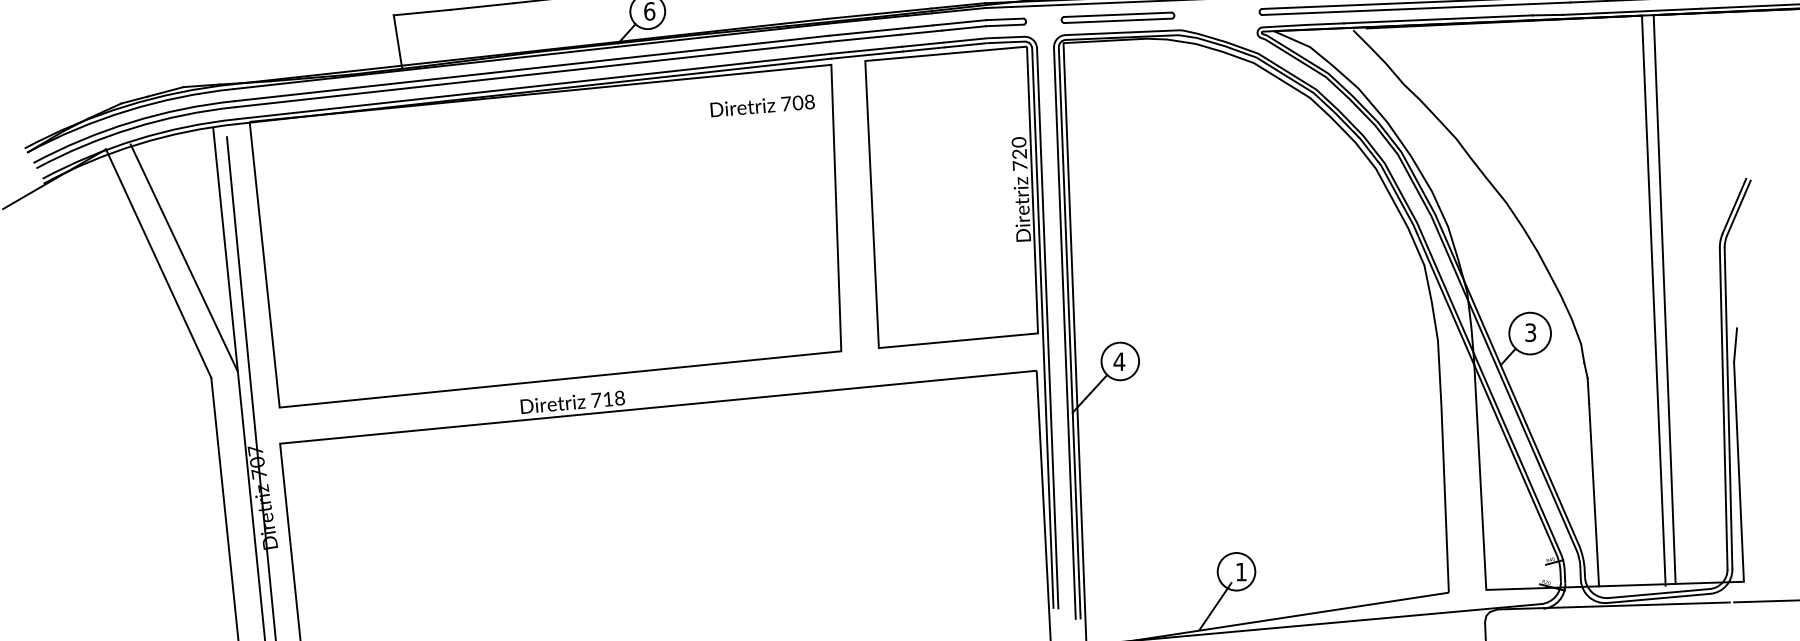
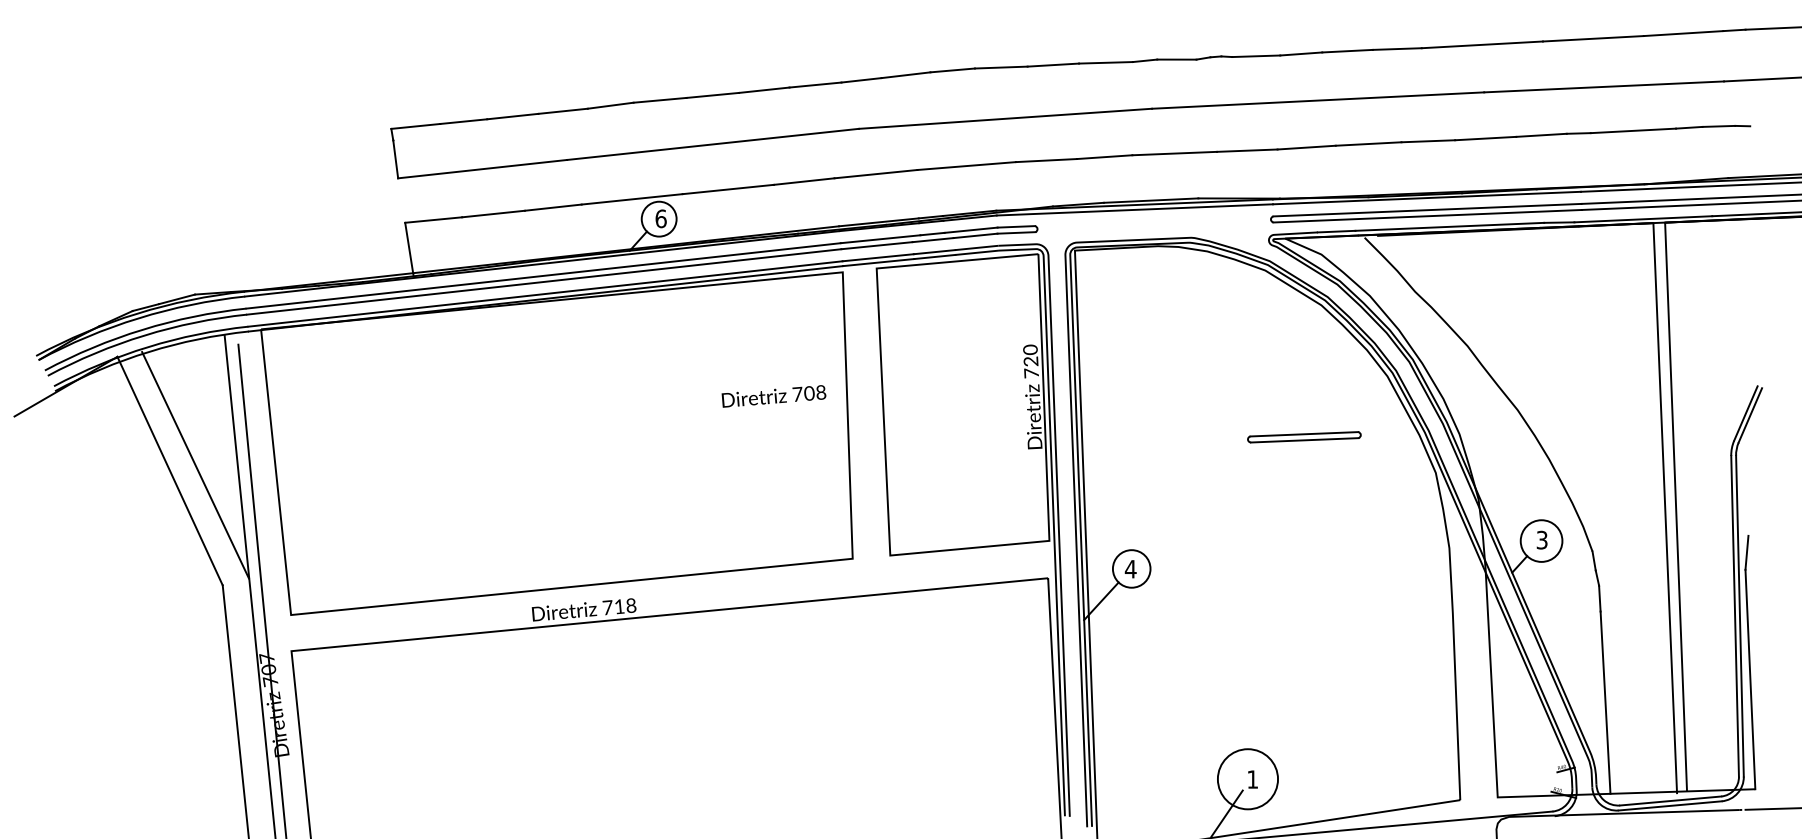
part: (1118, 18) -> (1304, 437), moved
text: (762, 106) -> (773, 396), moved
circle: (1236, 572) -> (1247, 779), size x1.6

